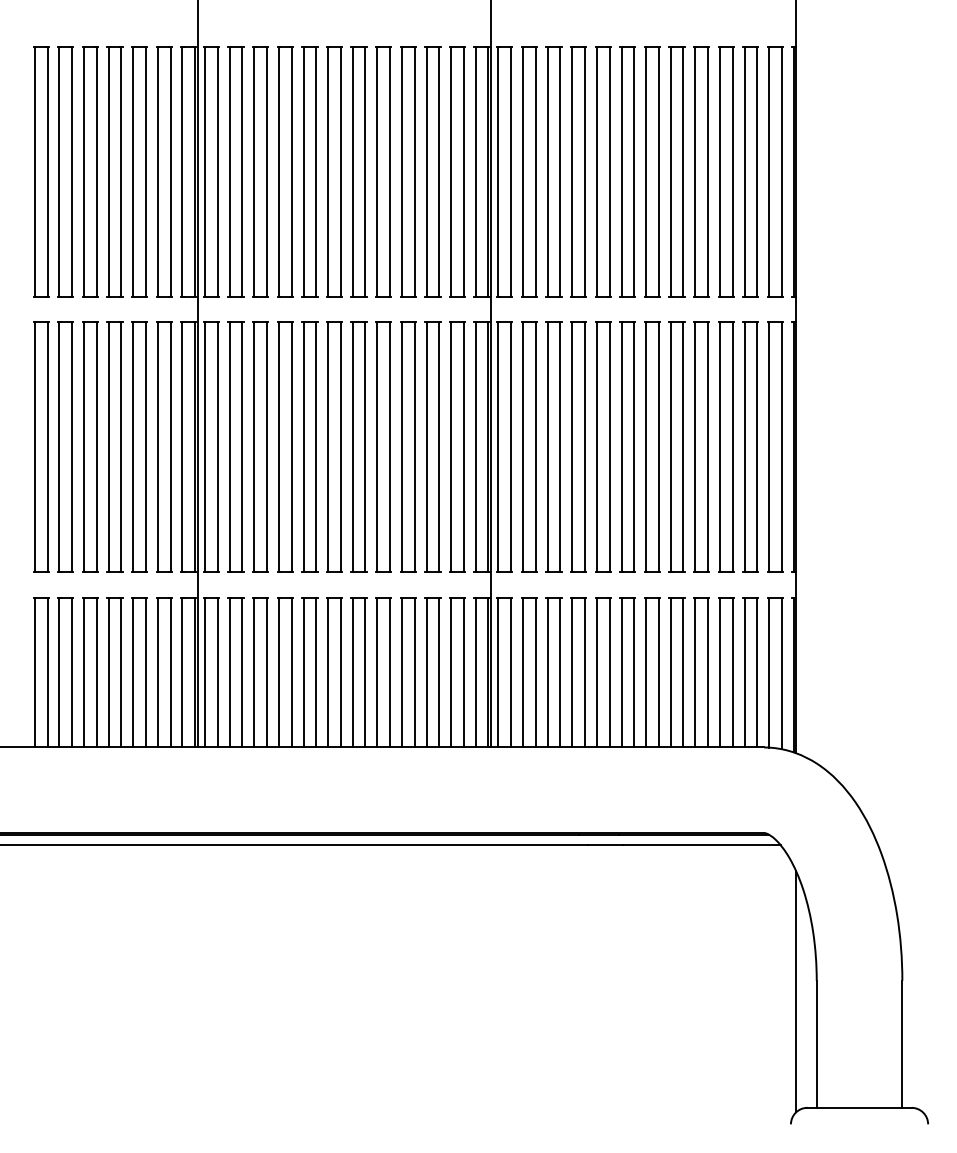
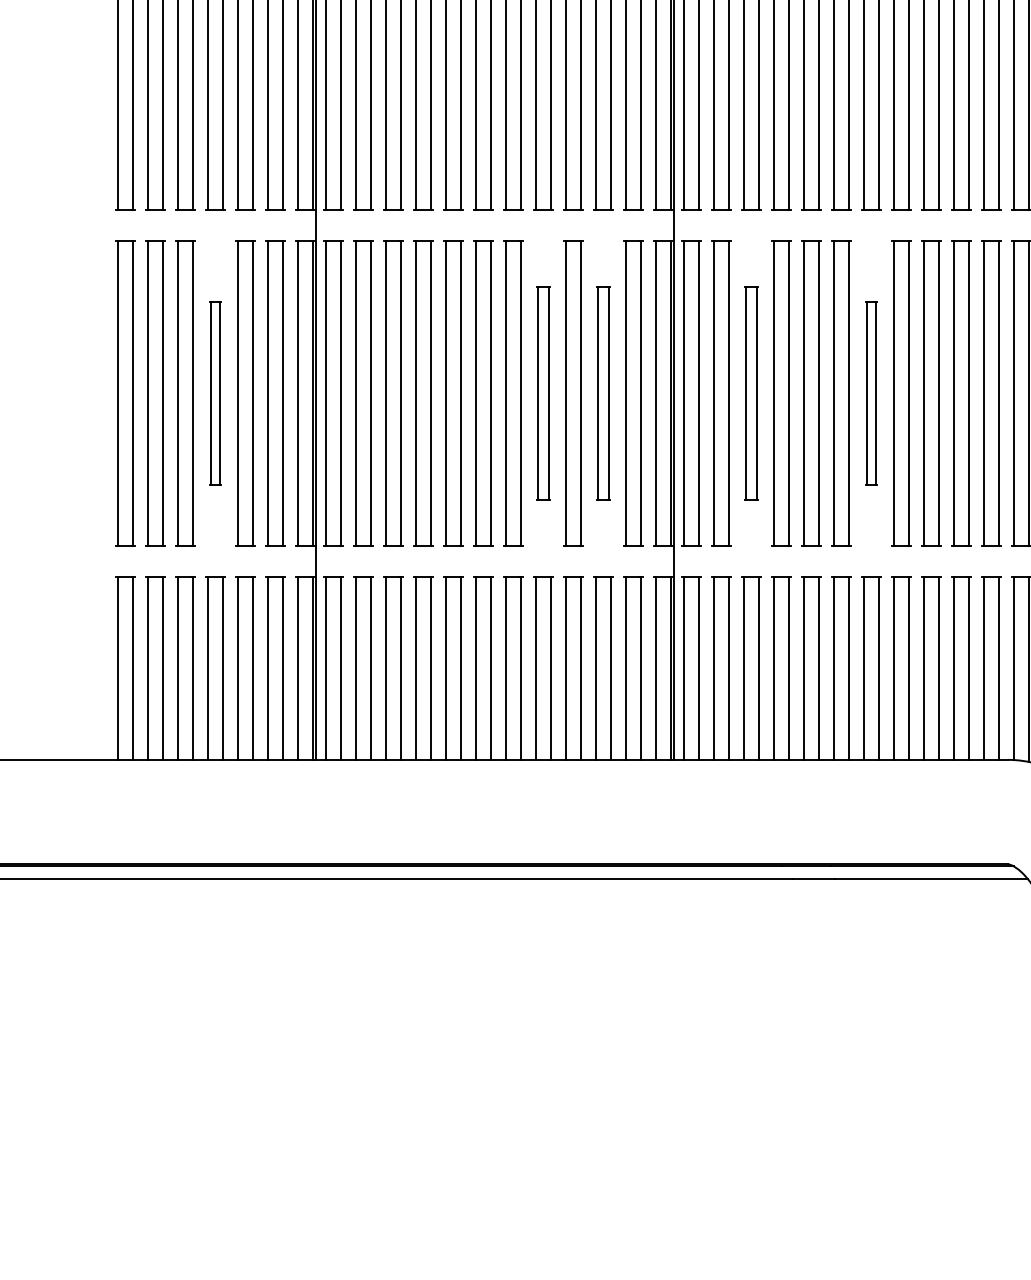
part: (114, 446) -> (215, 392), size x0.6
part: (383, 446) -> (543, 392), size x0.7
part: (432, 446) -> (603, 392), size x0.7
part: (553, 446) -> (750, 392), size x0.7
part: (652, 446) -> (871, 392), size x0.6

